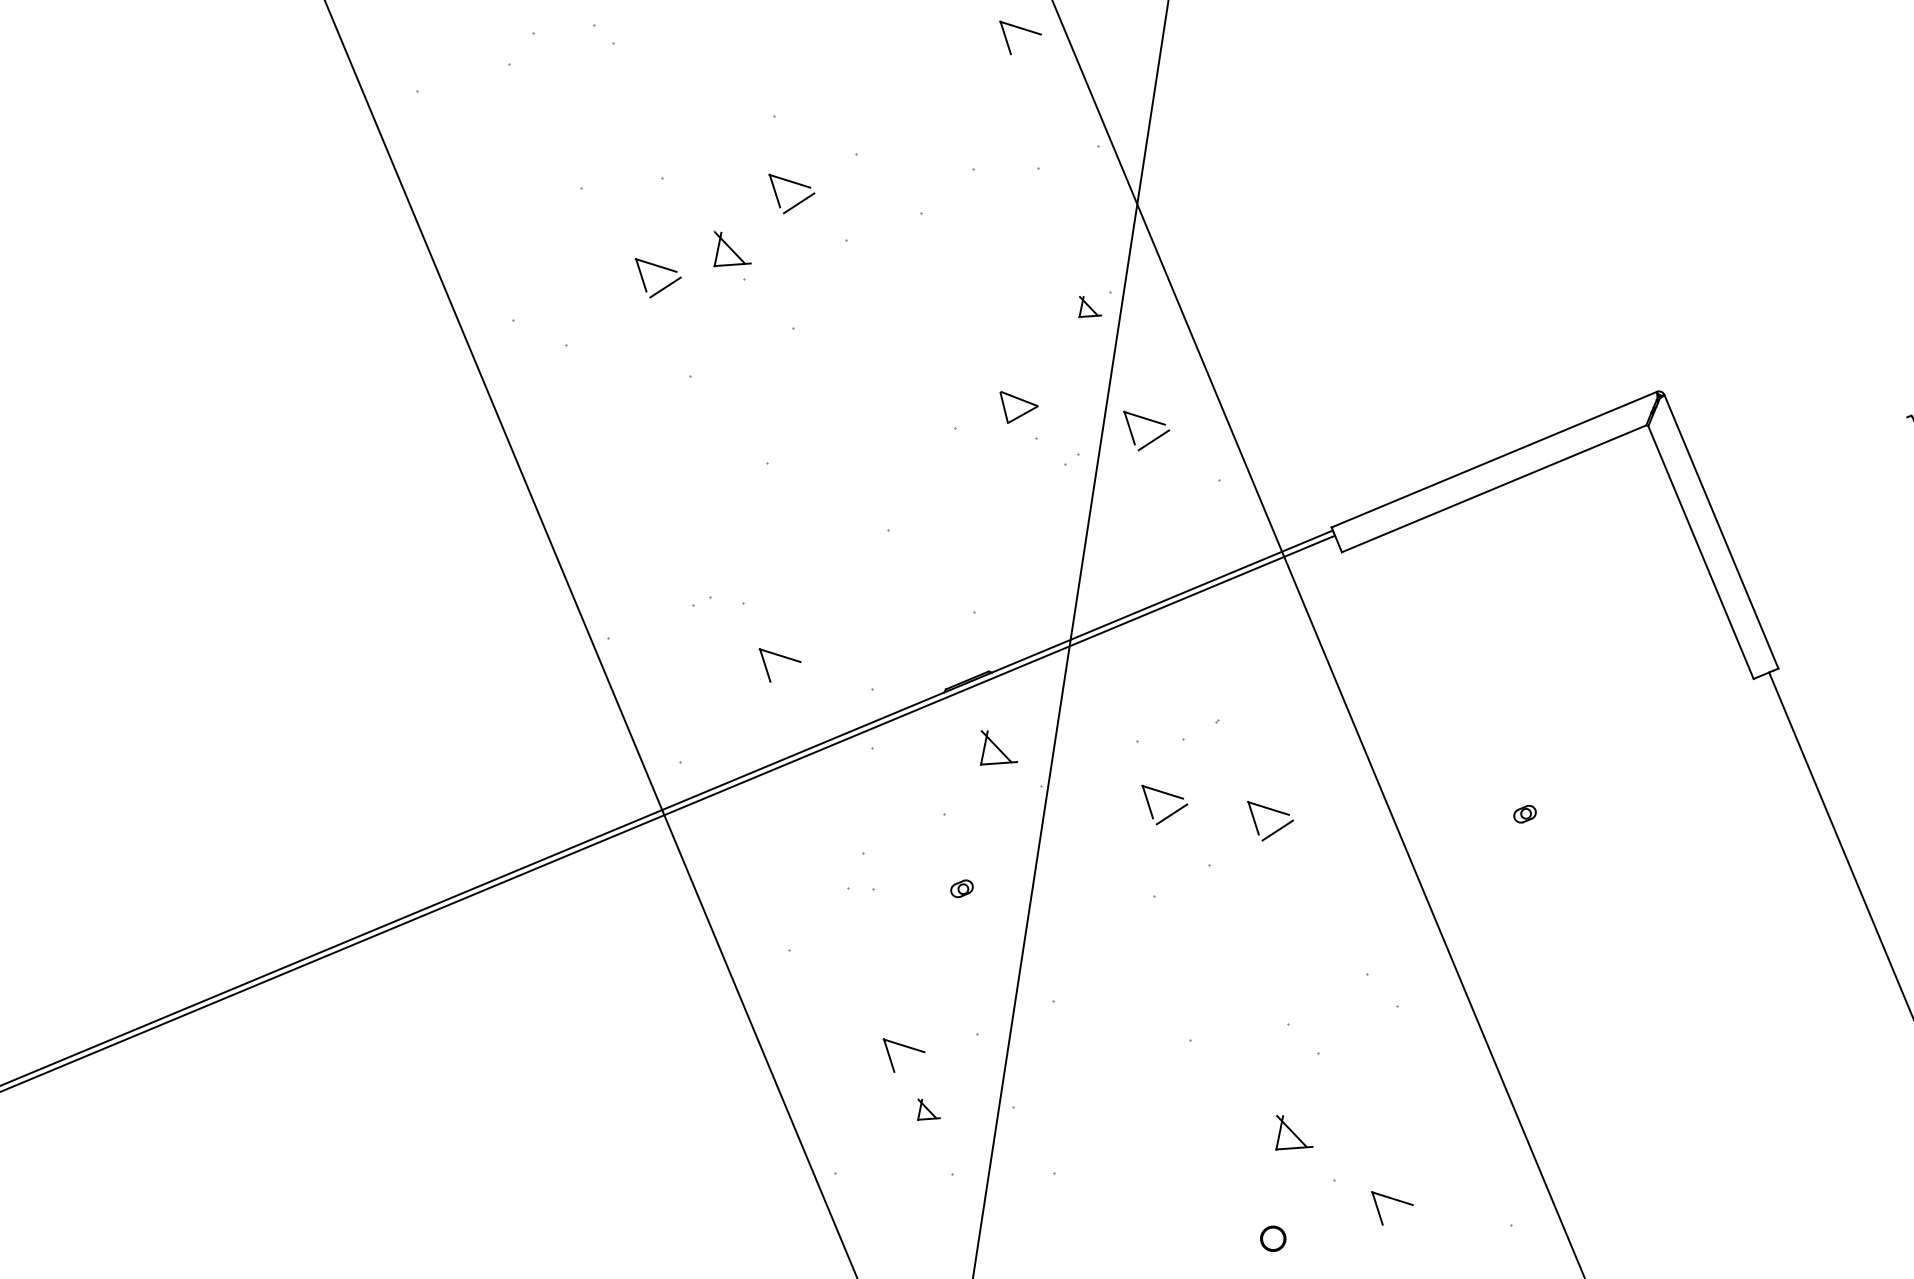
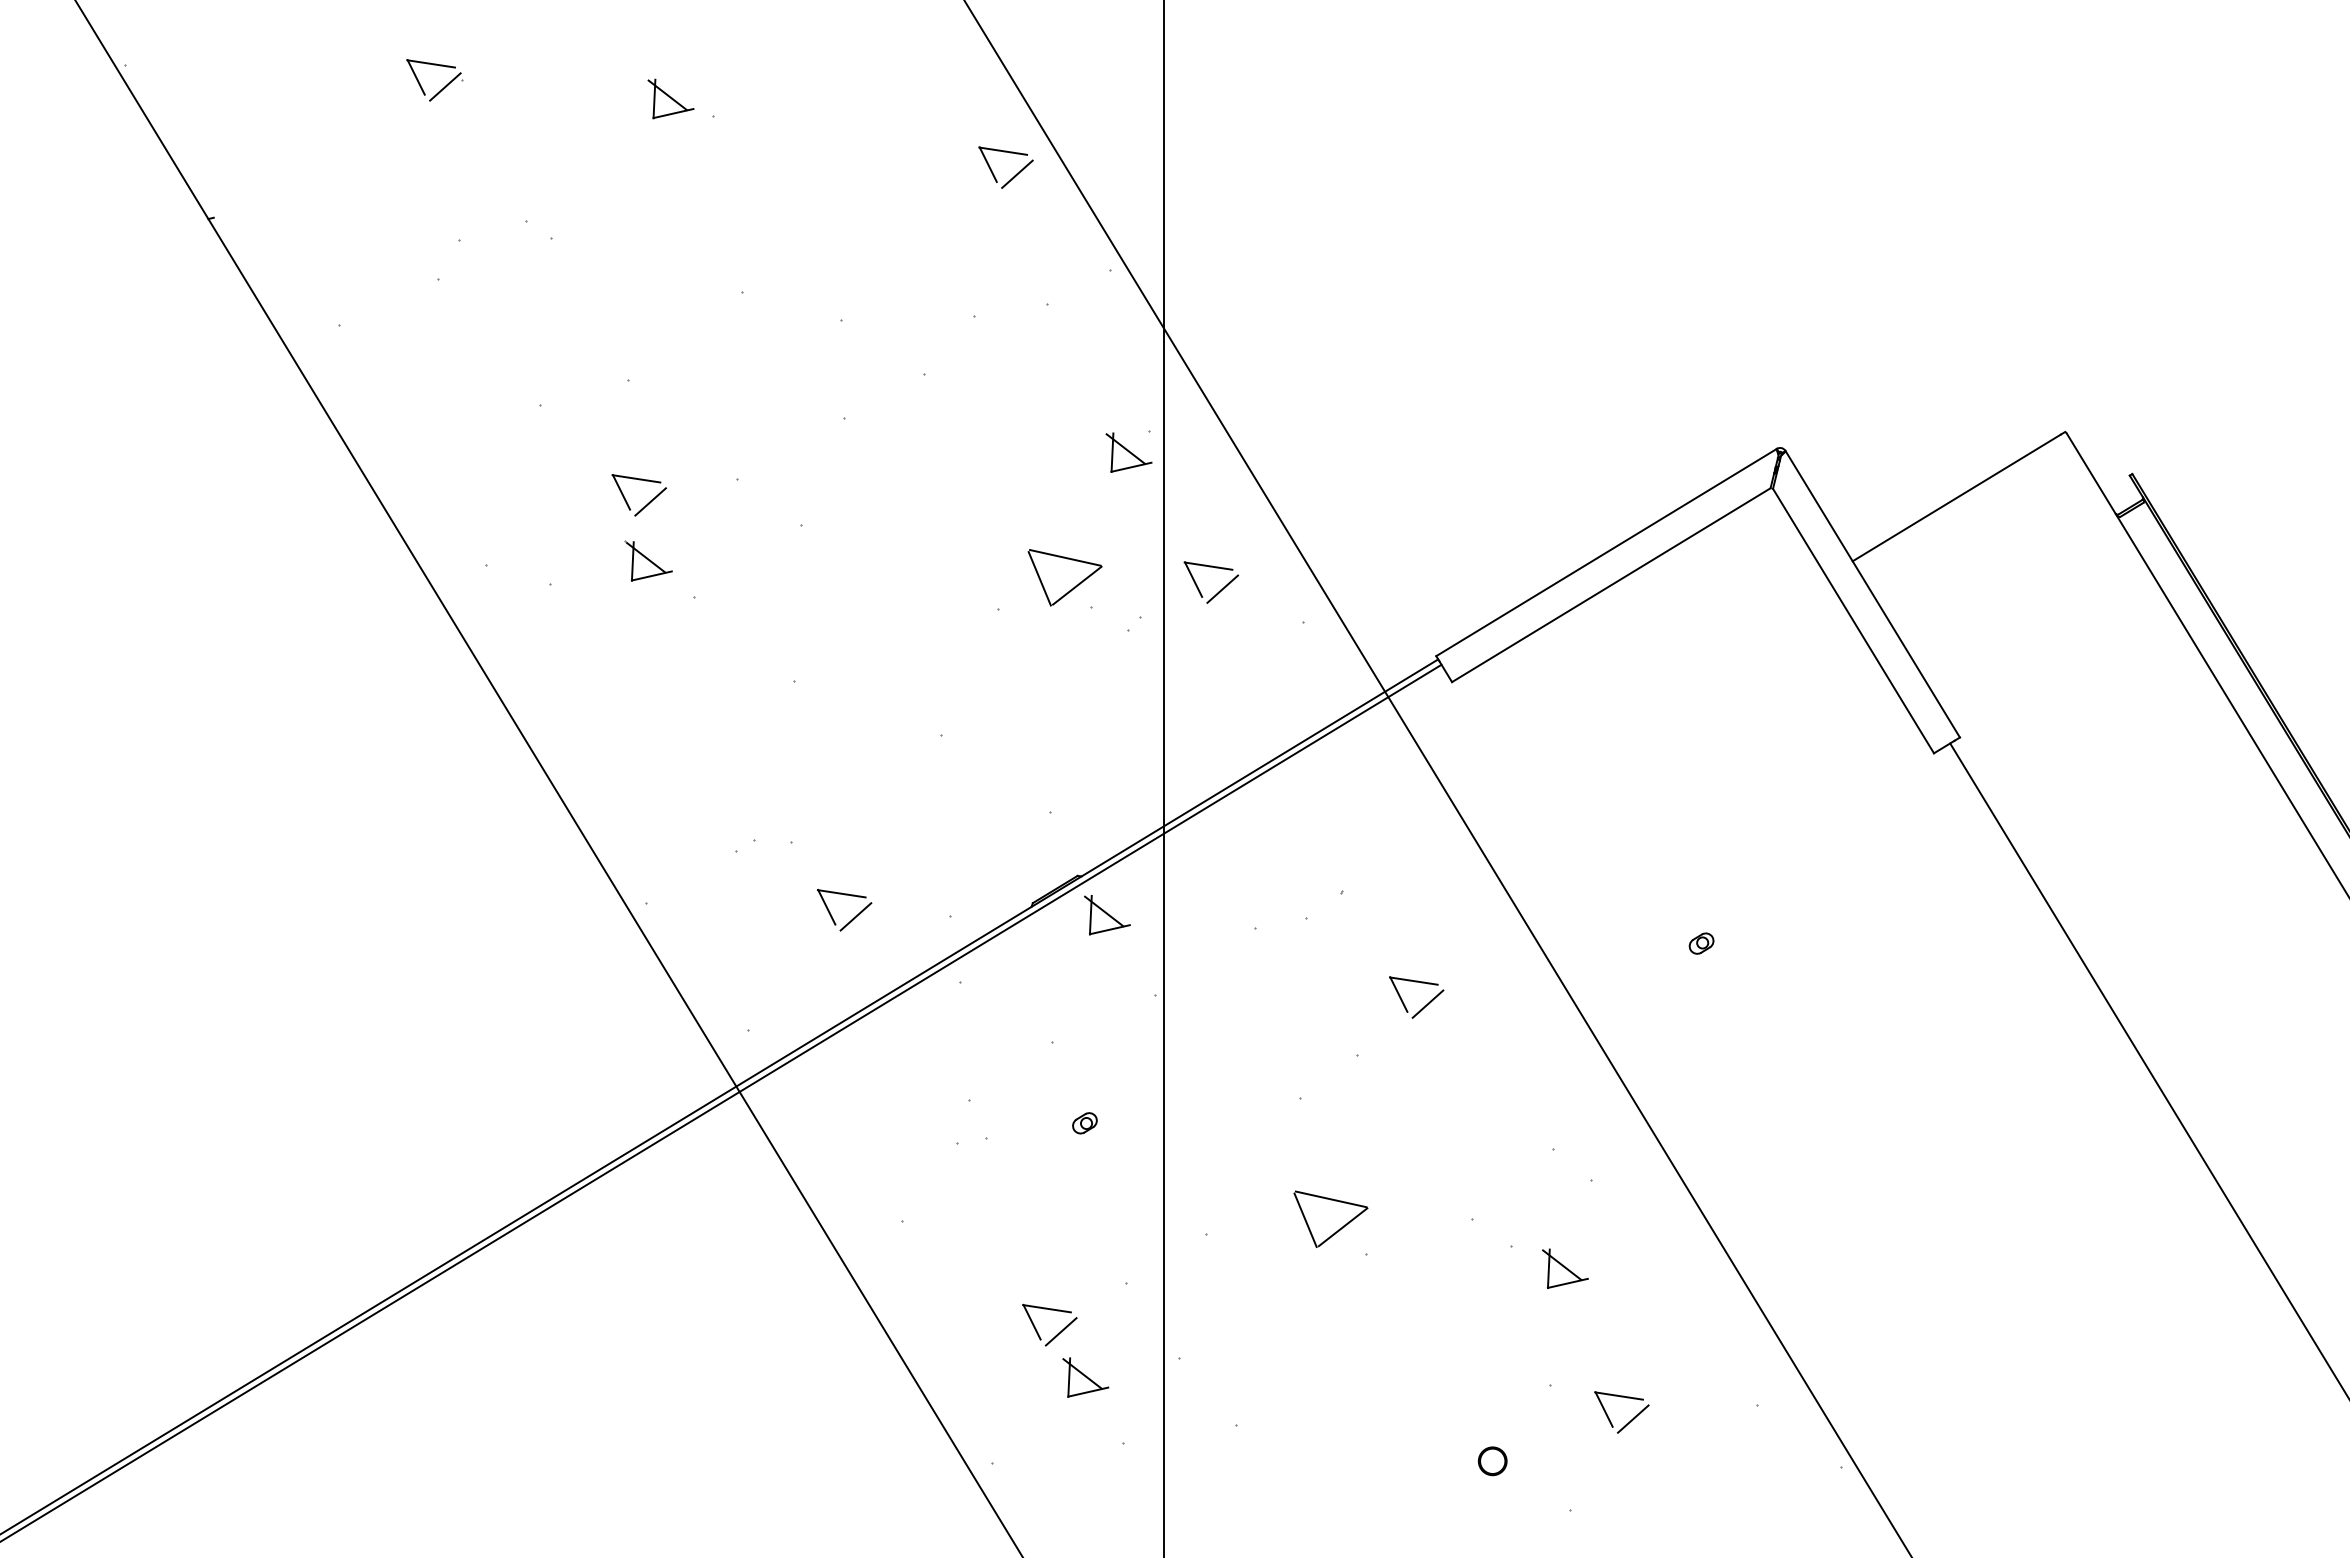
line: (1030, 49) -> (1017, 173), added
part: (796, 204) -> (782, 386), removed
part: (731, 250) -> (648, 560), moved
part: (1089, 308) -> (1128, 452), size x1.67
part: (1017, 408) -> (1064, 577), size x1.67
line: (1807, 458) -> (1956, 497), added
line: (789, 677) -> (855, 916), added
part: (998, 750) -> (1107, 915), moved
part: (1167, 815) -> (1302, 1006), removed
part: (1163, 1004) -> (1330, 1218), added
line: (912, 1067) -> (1060, 1331), added
part: (928, 1111) -> (1085, 1377), size x1.67
part: (1294, 1134) -> (1565, 1268), moved
line: (1402, 1220) -> (1633, 1418), added

